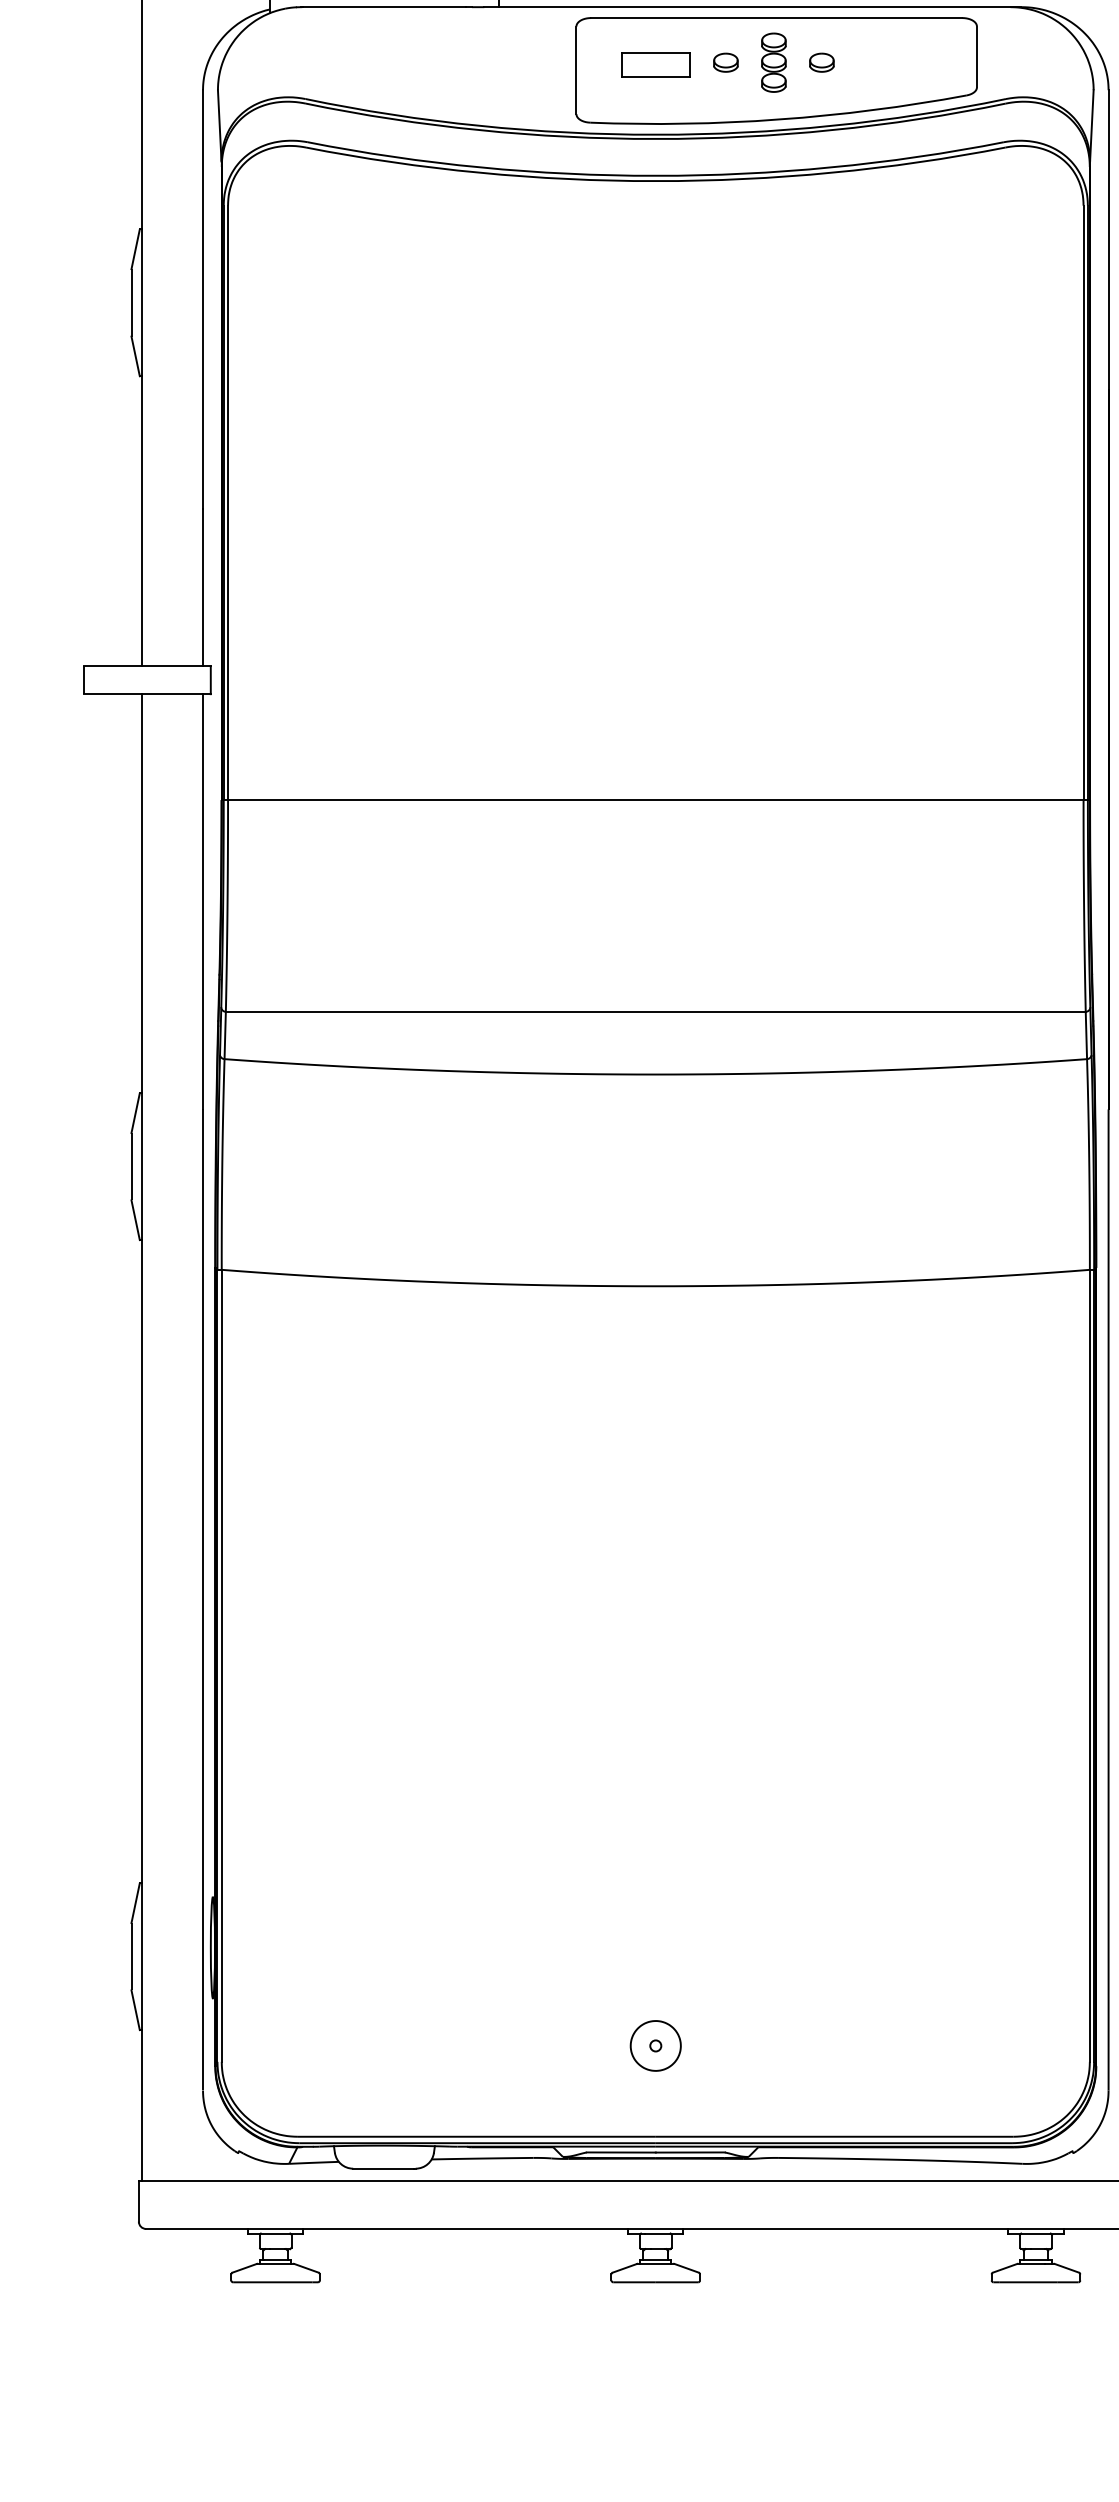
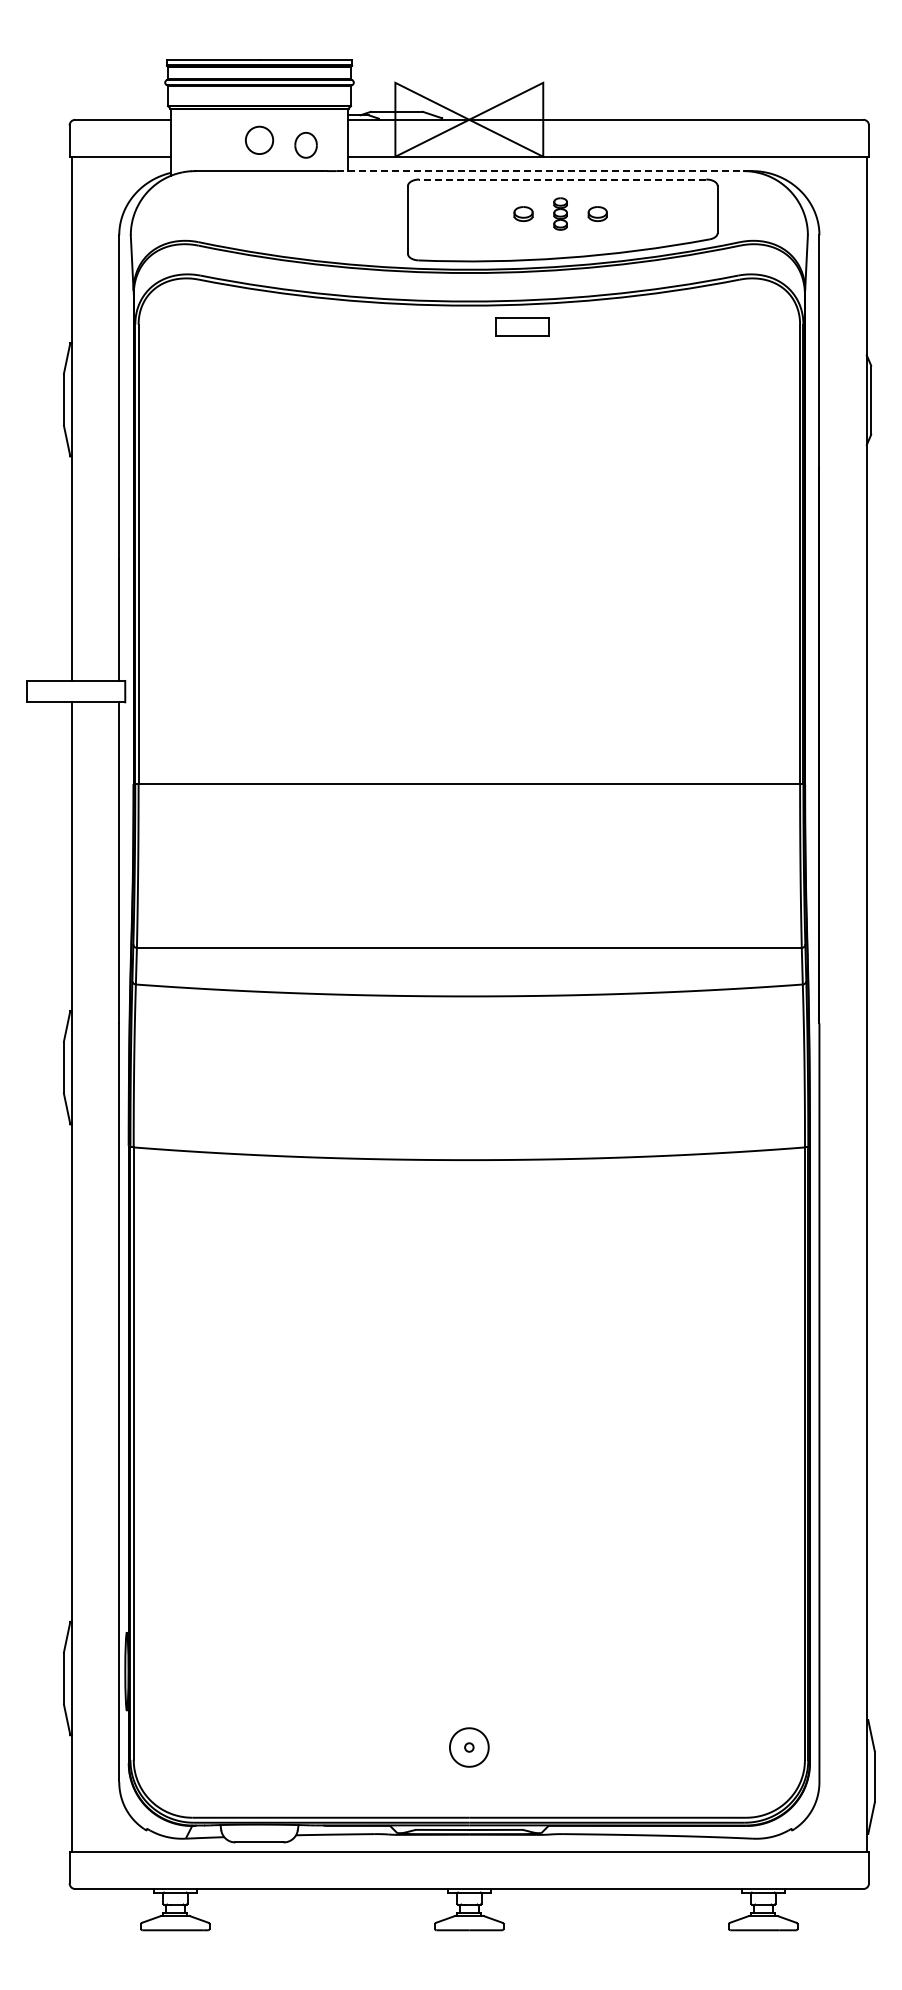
line: (747, 7) -> (540, 171), solid -> dashed
line: (776, 18) -> (562, 179), solid -> dashed
part: (773, 61) -> (560, 213), size x0.7
part: (655, 64) -> (522, 326), moved

